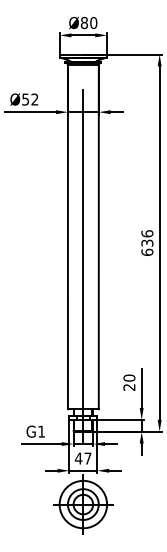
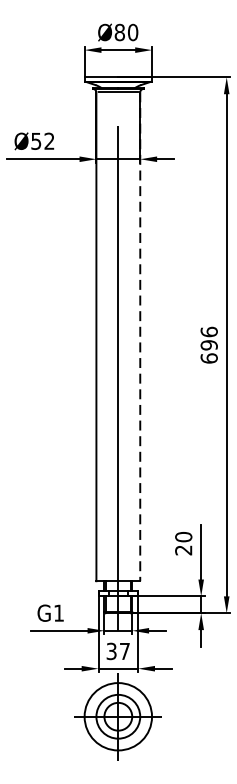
line: (98, 237) -> (139, 337), solid -> dashed
text: (147, 242) -> (209, 344), 636 -> 696
text: (78, 458) -> (111, 651), 47 -> 37

